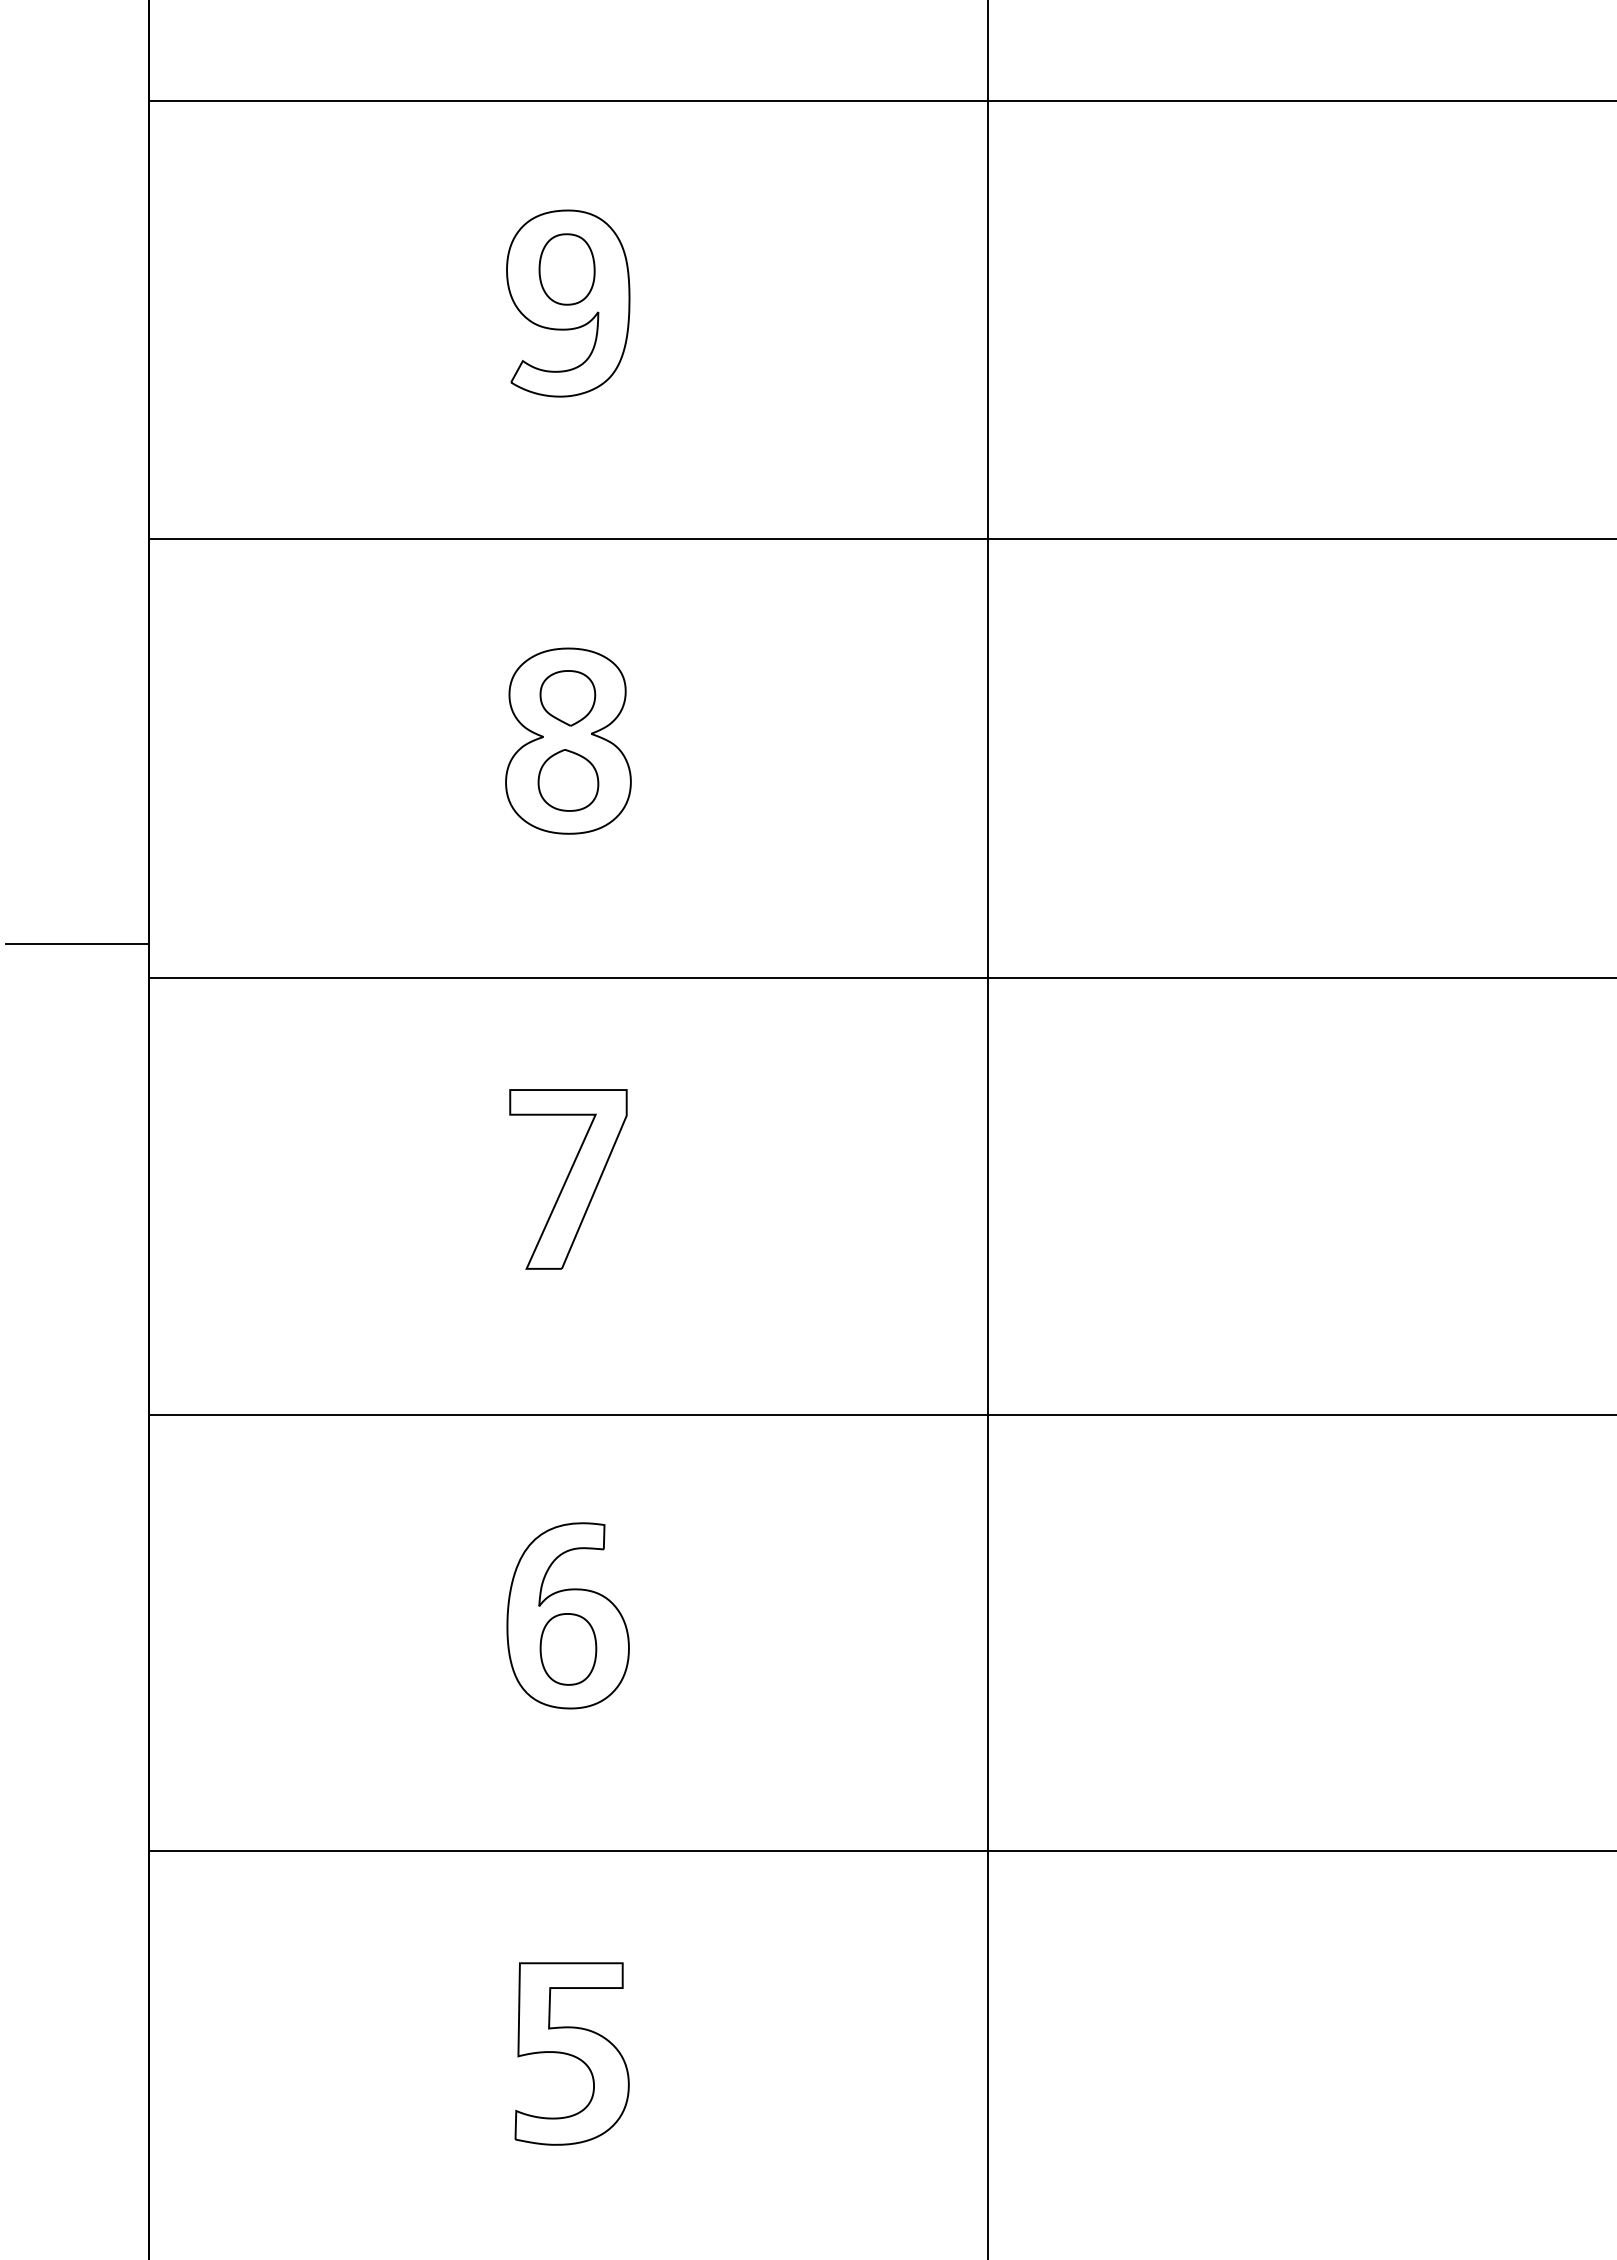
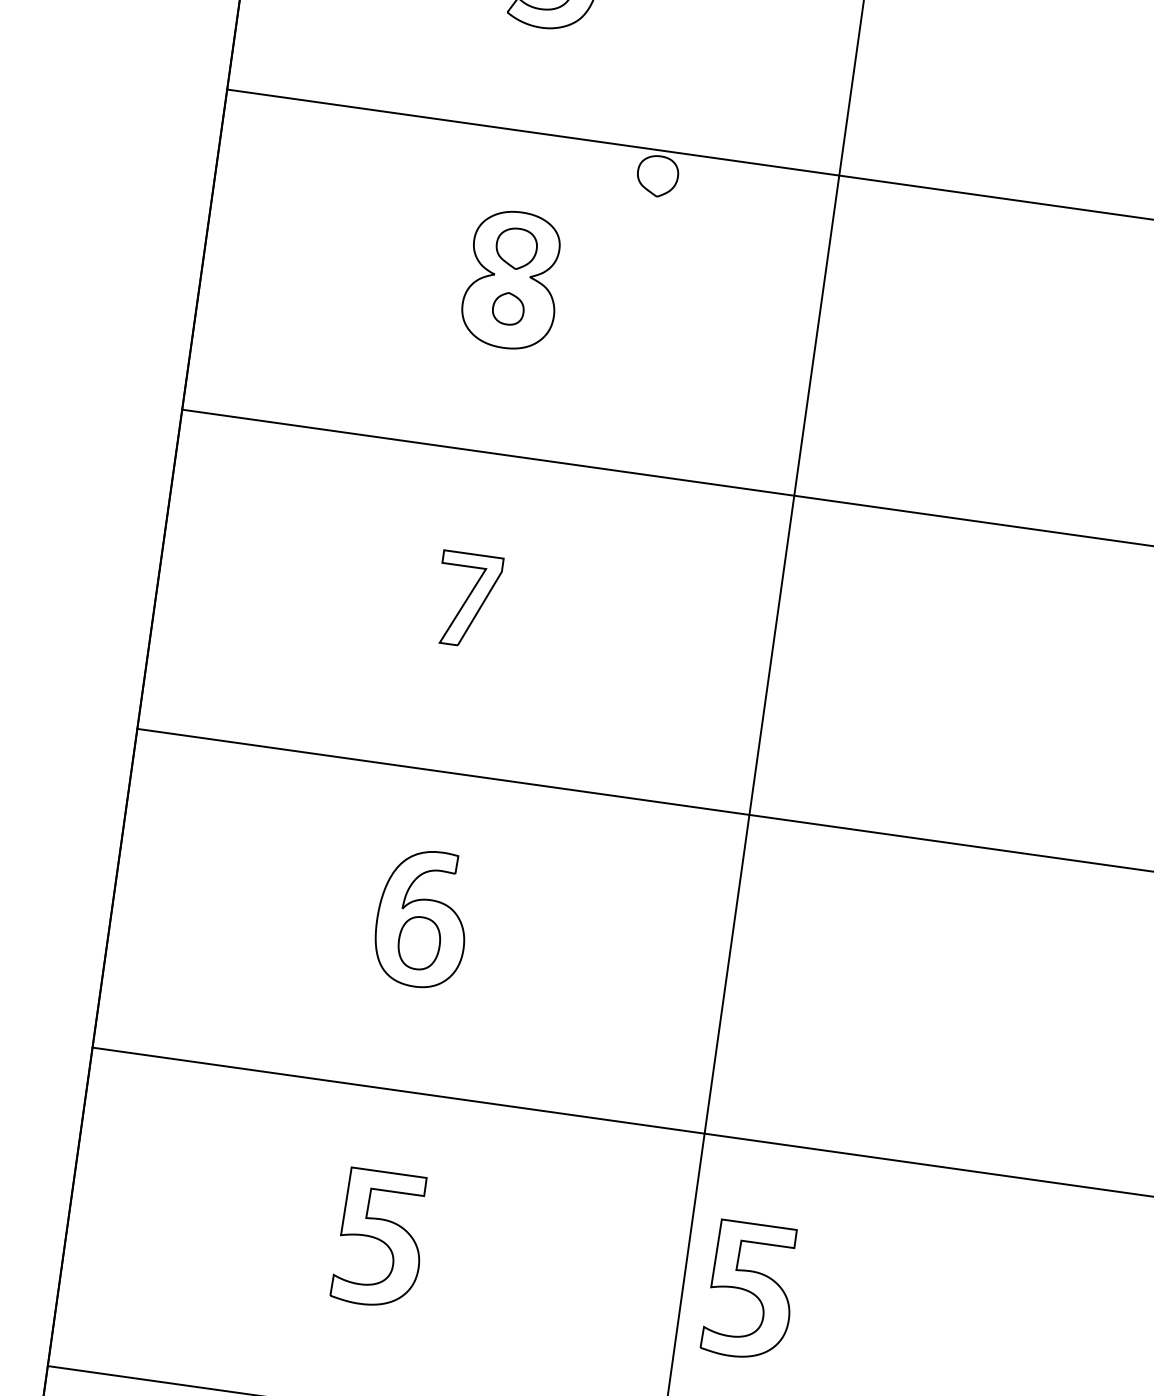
part: (743, 574) -> (657, 176), added
part: (568, 780) -> (508, 308), size x0.7
line: (77, 943) -> (133, 377), removed
part: (568, 1179) -> (467, 600), size x0.7
part: (1078, 2053) -> (750, 1290), added

